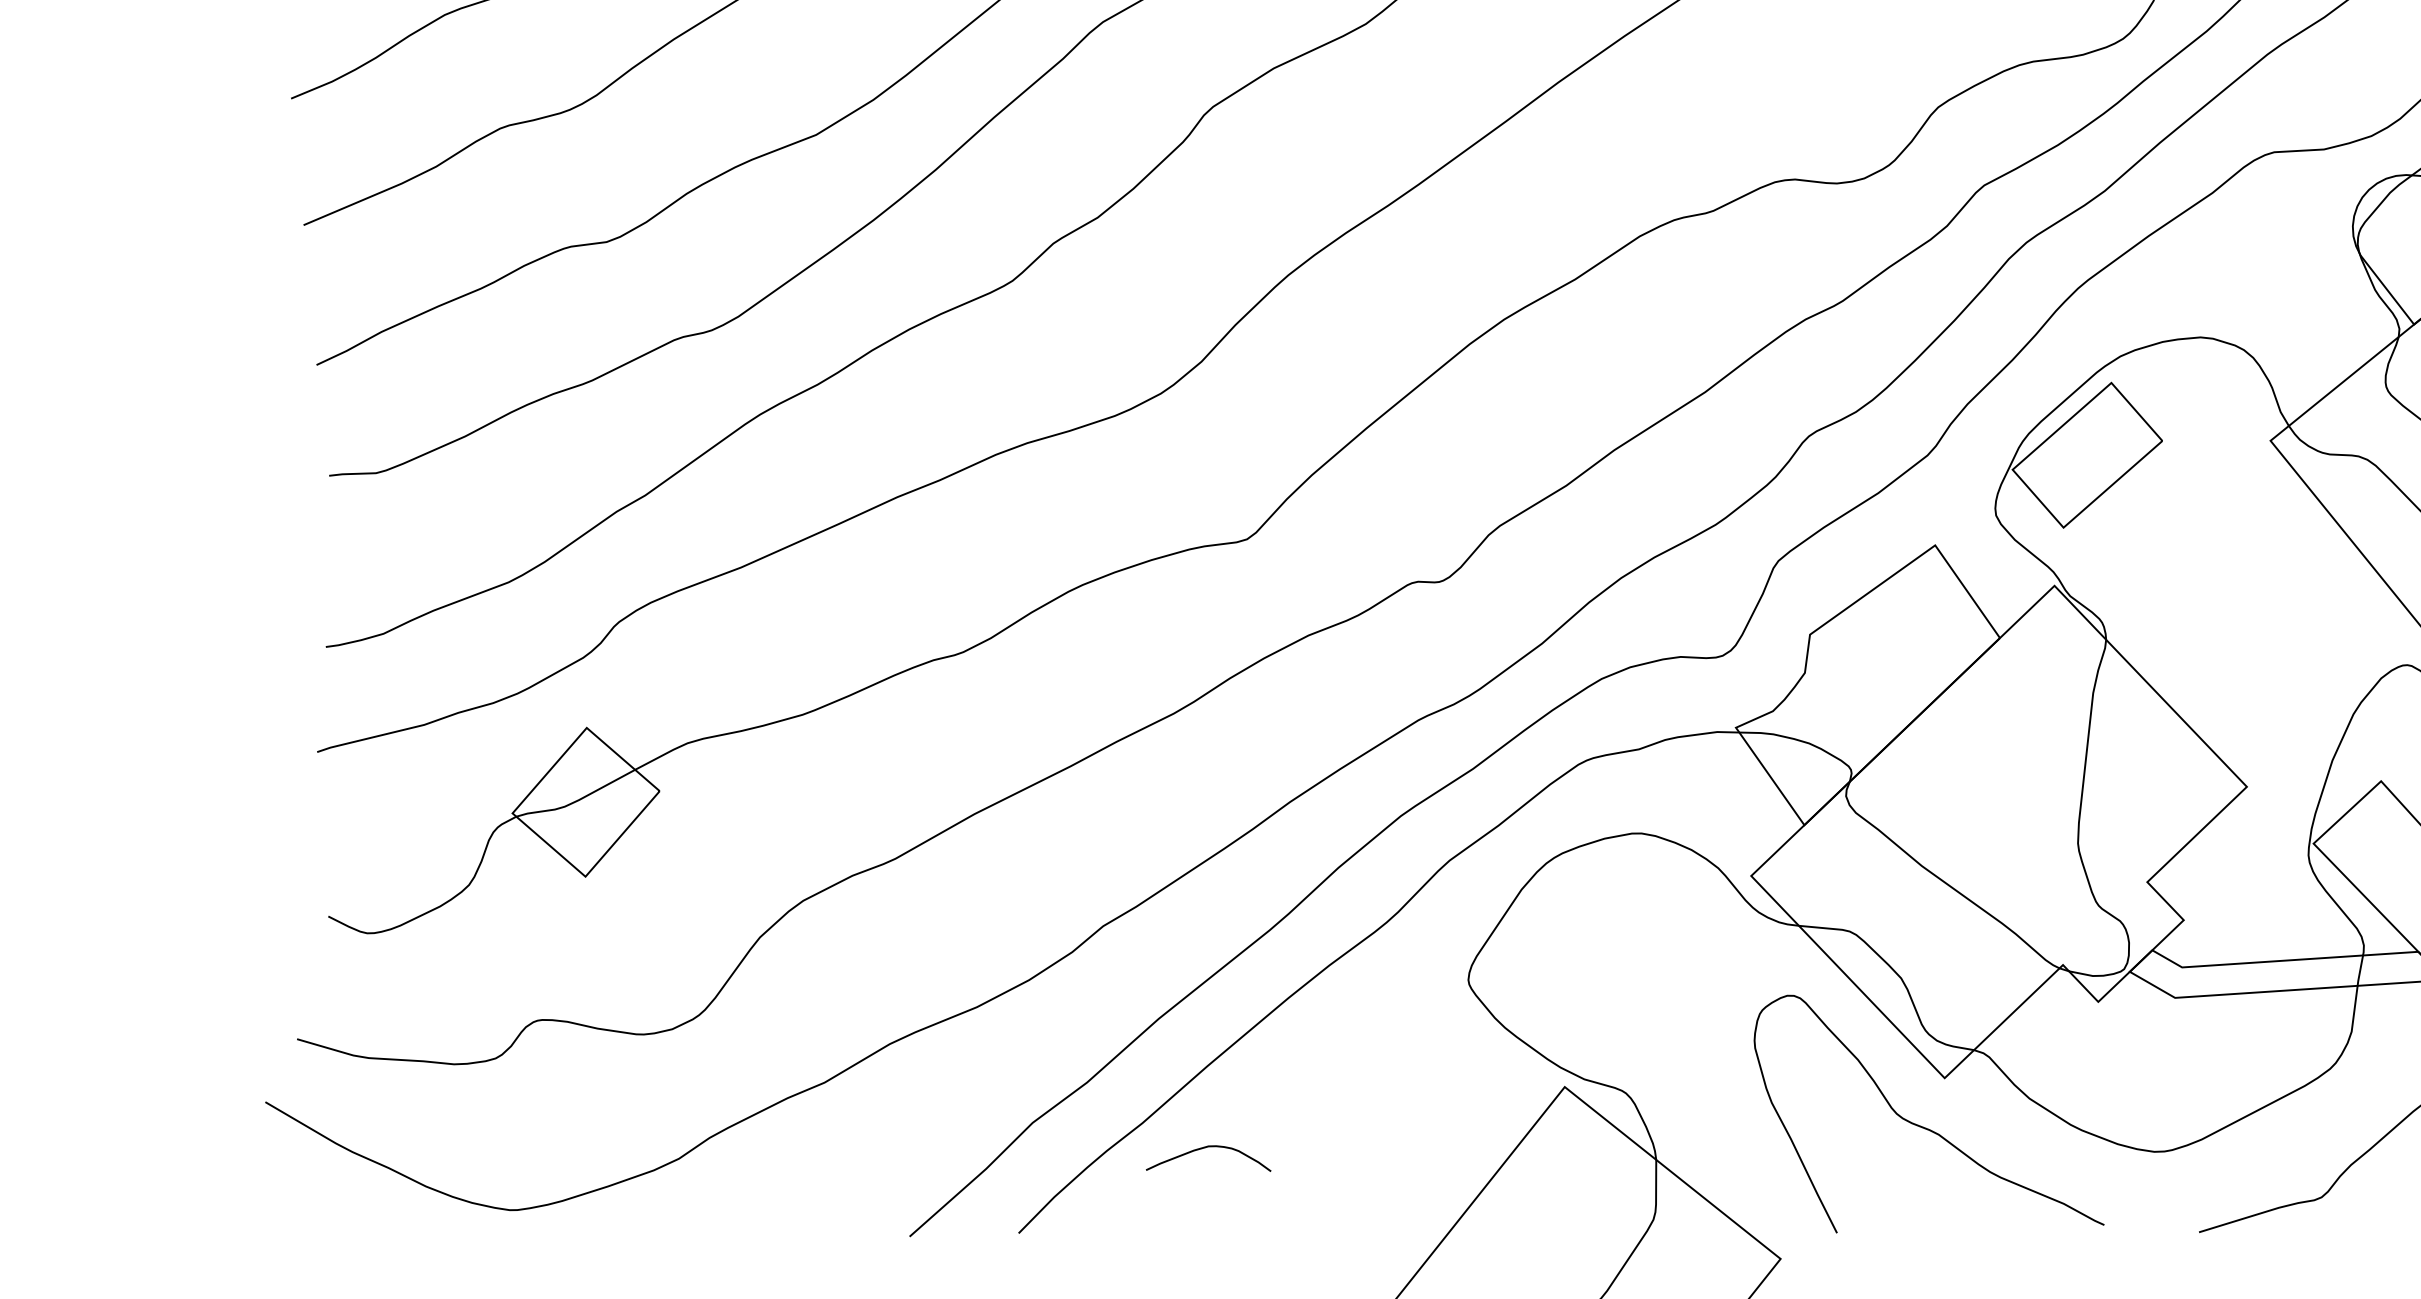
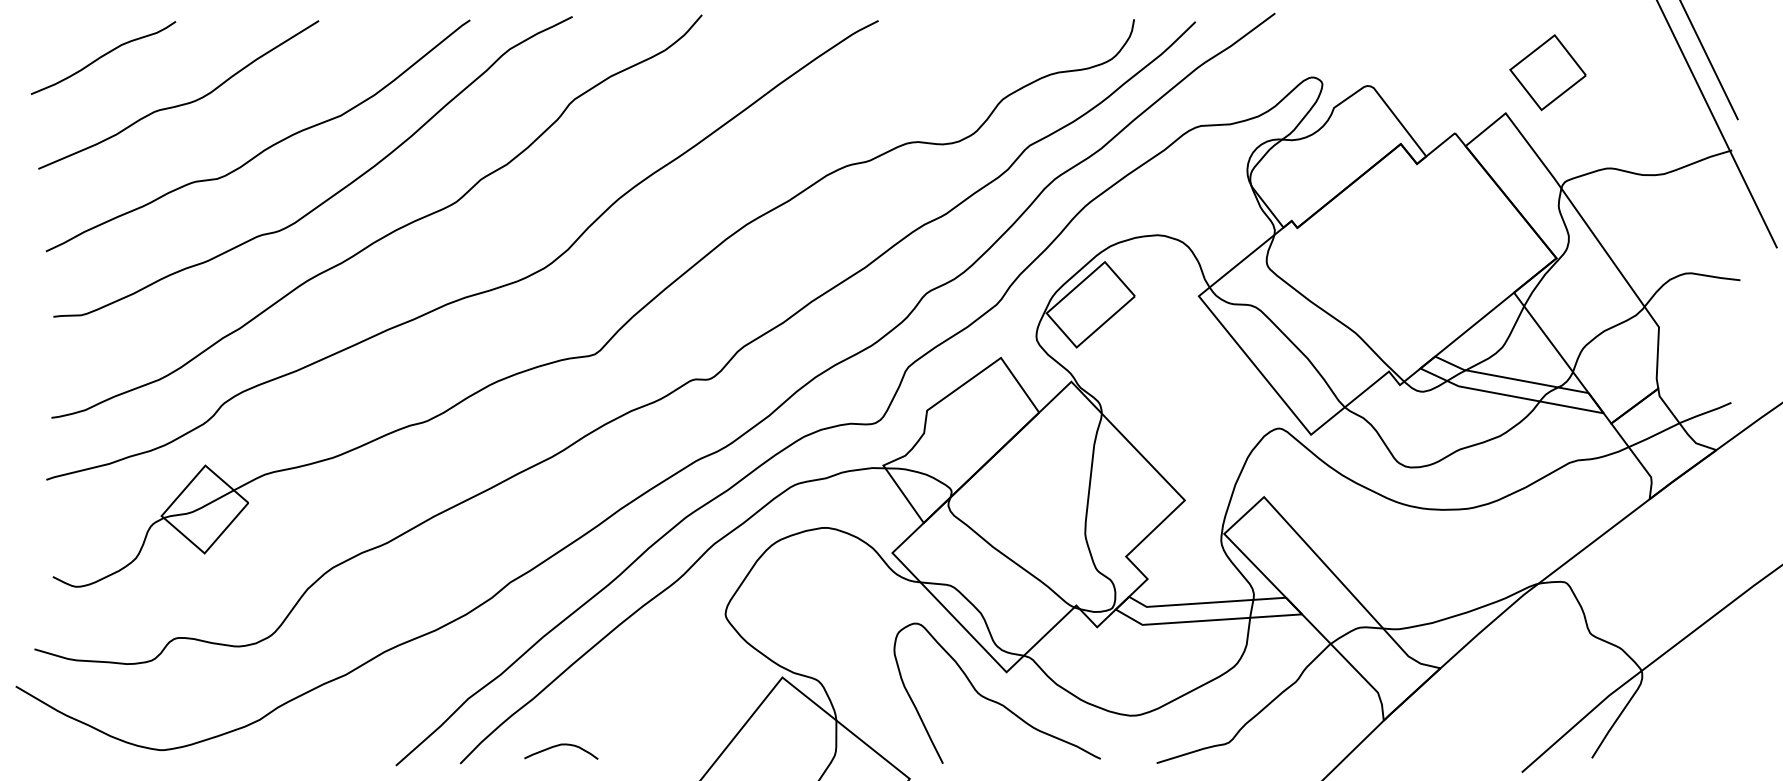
curve: (1203, 1149) -> (558, 746), moved

